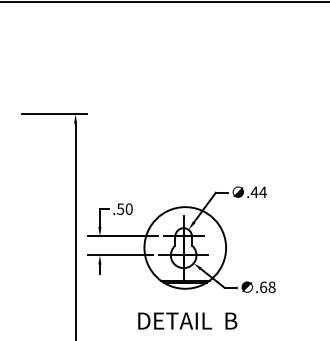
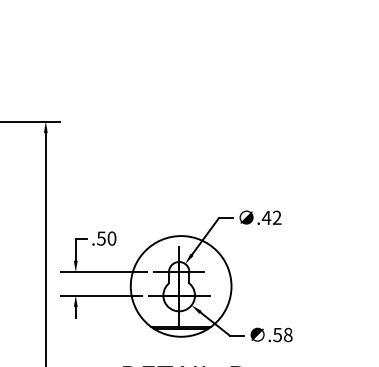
text: (262, 191) -> (276, 216), .44 -> .42
text: (263, 287) -> (277, 335), .68 -> .58

